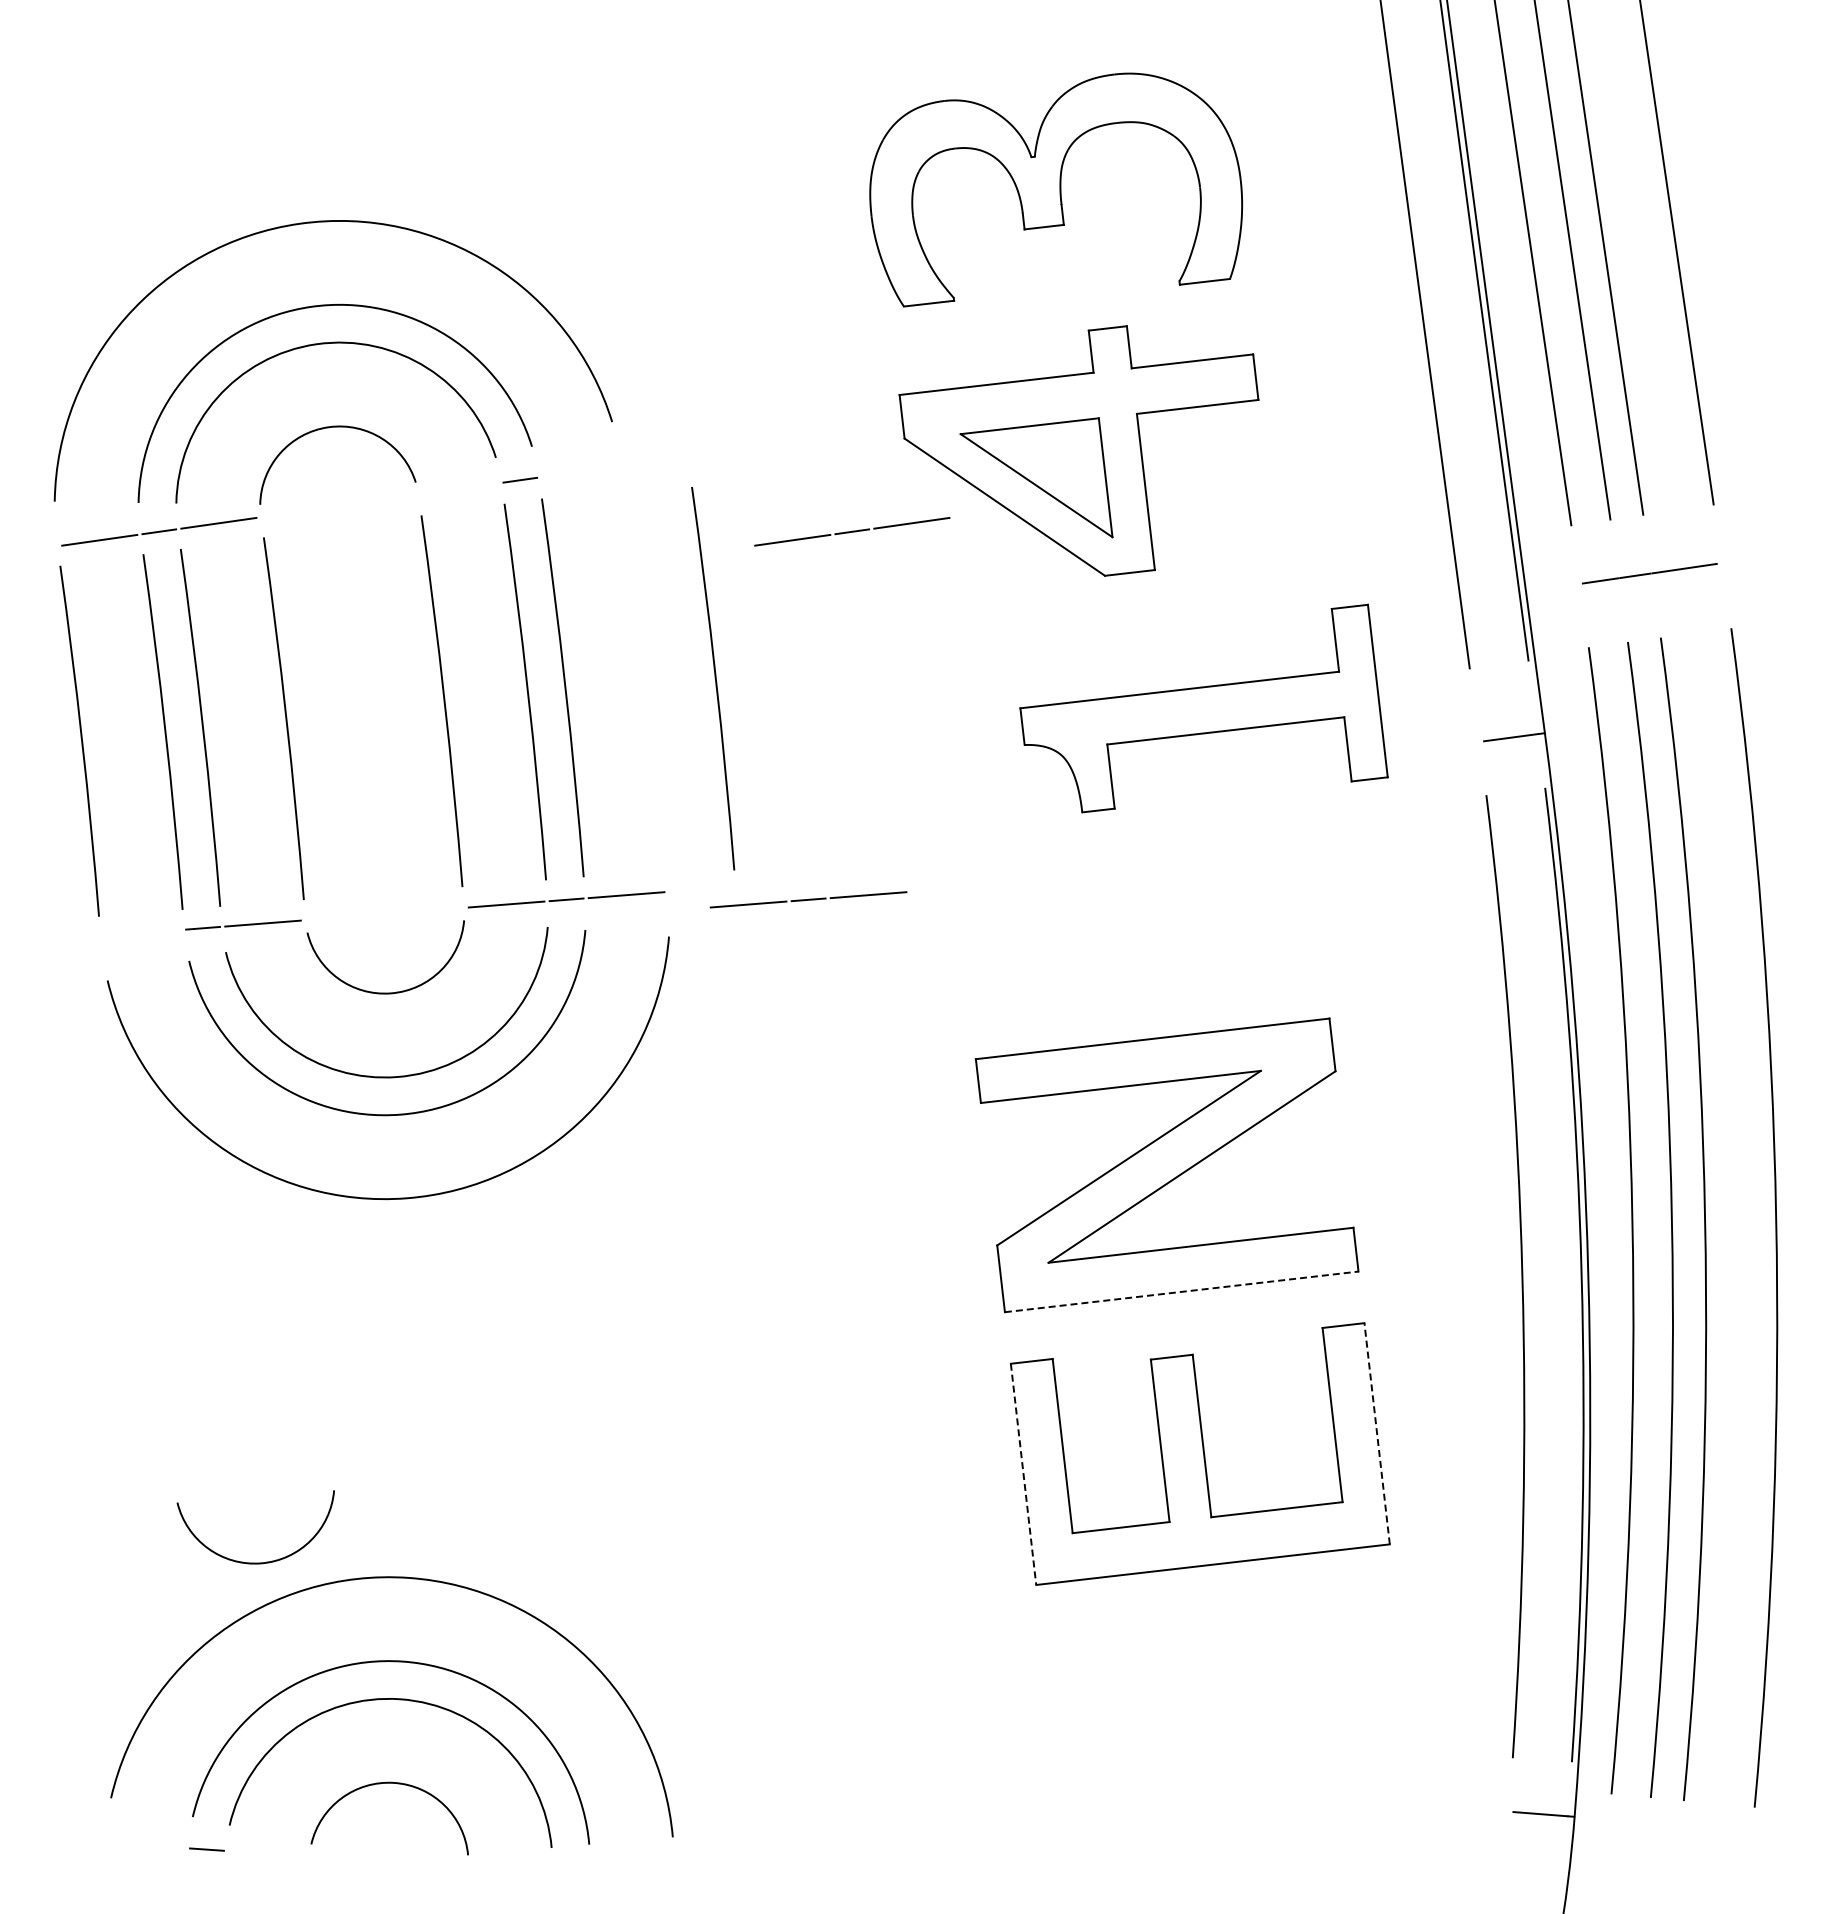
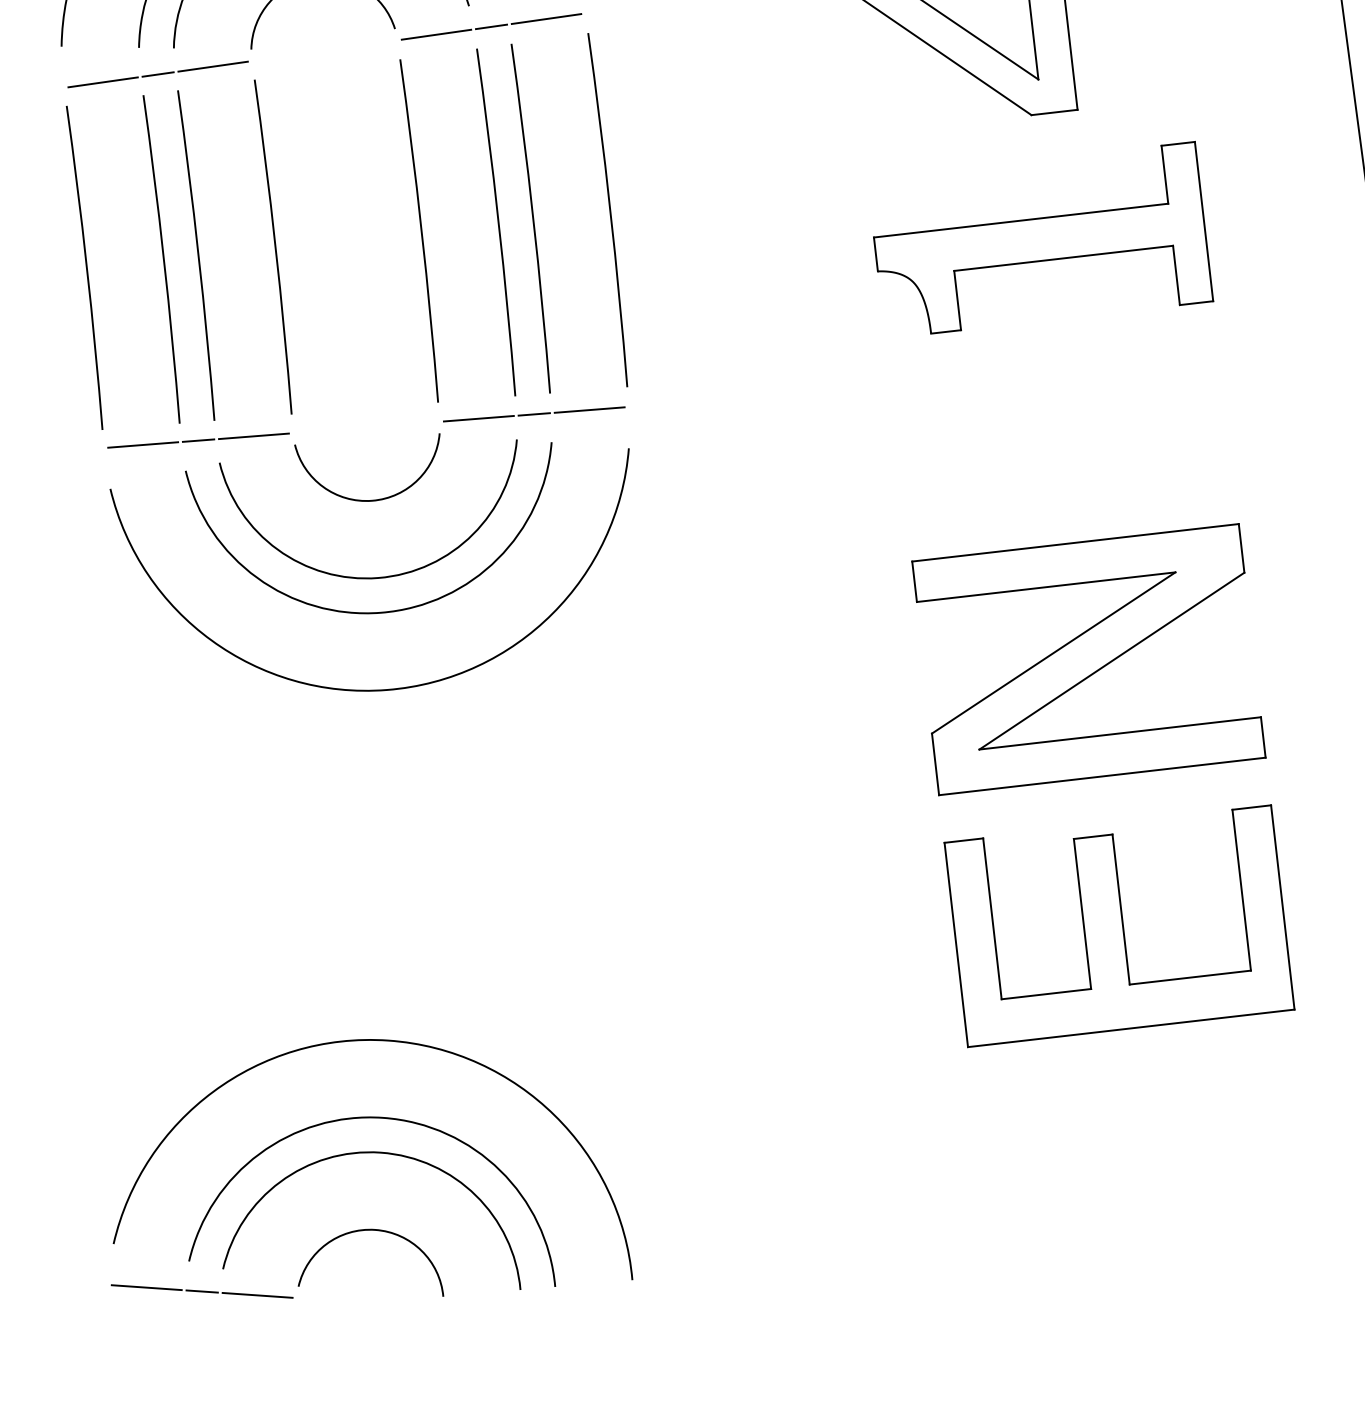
line: (579, 471) -> (546, 18), added
line: (460, 488) -> (436, 34), added
line: (852, 531) -> (798, 74), removed
arc: (714, 678) -> (609, 209), moved
part: (1203, 708) -> (1043, 237), moved
line: (808, 899) -> (757, 414), removed
line: (142, 932) -> (142, 444), added
line: (1181, 1291) -> (1102, 776), dashed -> solid
line: (1377, 1433) -> (1283, 907), dashed -> solid
line: (1023, 1474) -> (956, 945), dashed -> solid
arc: (255, 1562) -> (246, 1026), removed
line: (146, 1845) -> (146, 1287), added
line: (266, 1853) -> (257, 1295), added

